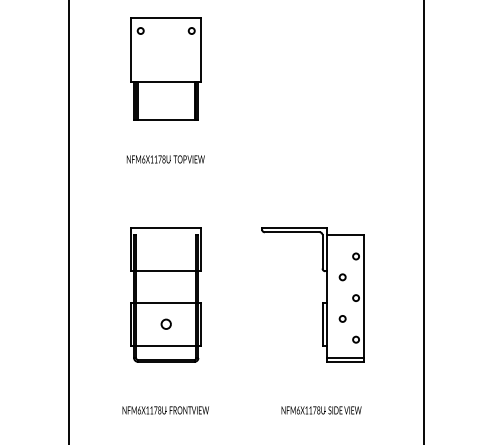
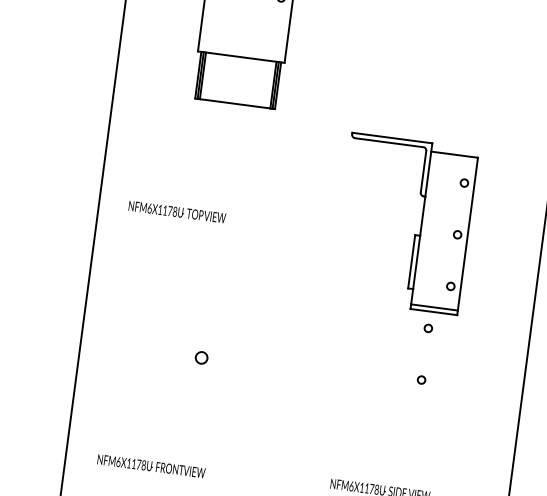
text: (165, 159) -> (176, 212), moved
part: (165, 294) -> (205, 320), removed
part: (322, 302) -> (415, 234), moved
text: (165, 410) -> (151, 466), moved

